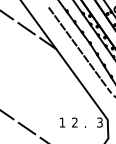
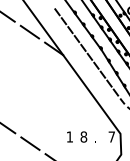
text: (74, 122) -> (83, 136), 2 -> 8
text: (99, 122) -> (111, 136), 3 -> 7

